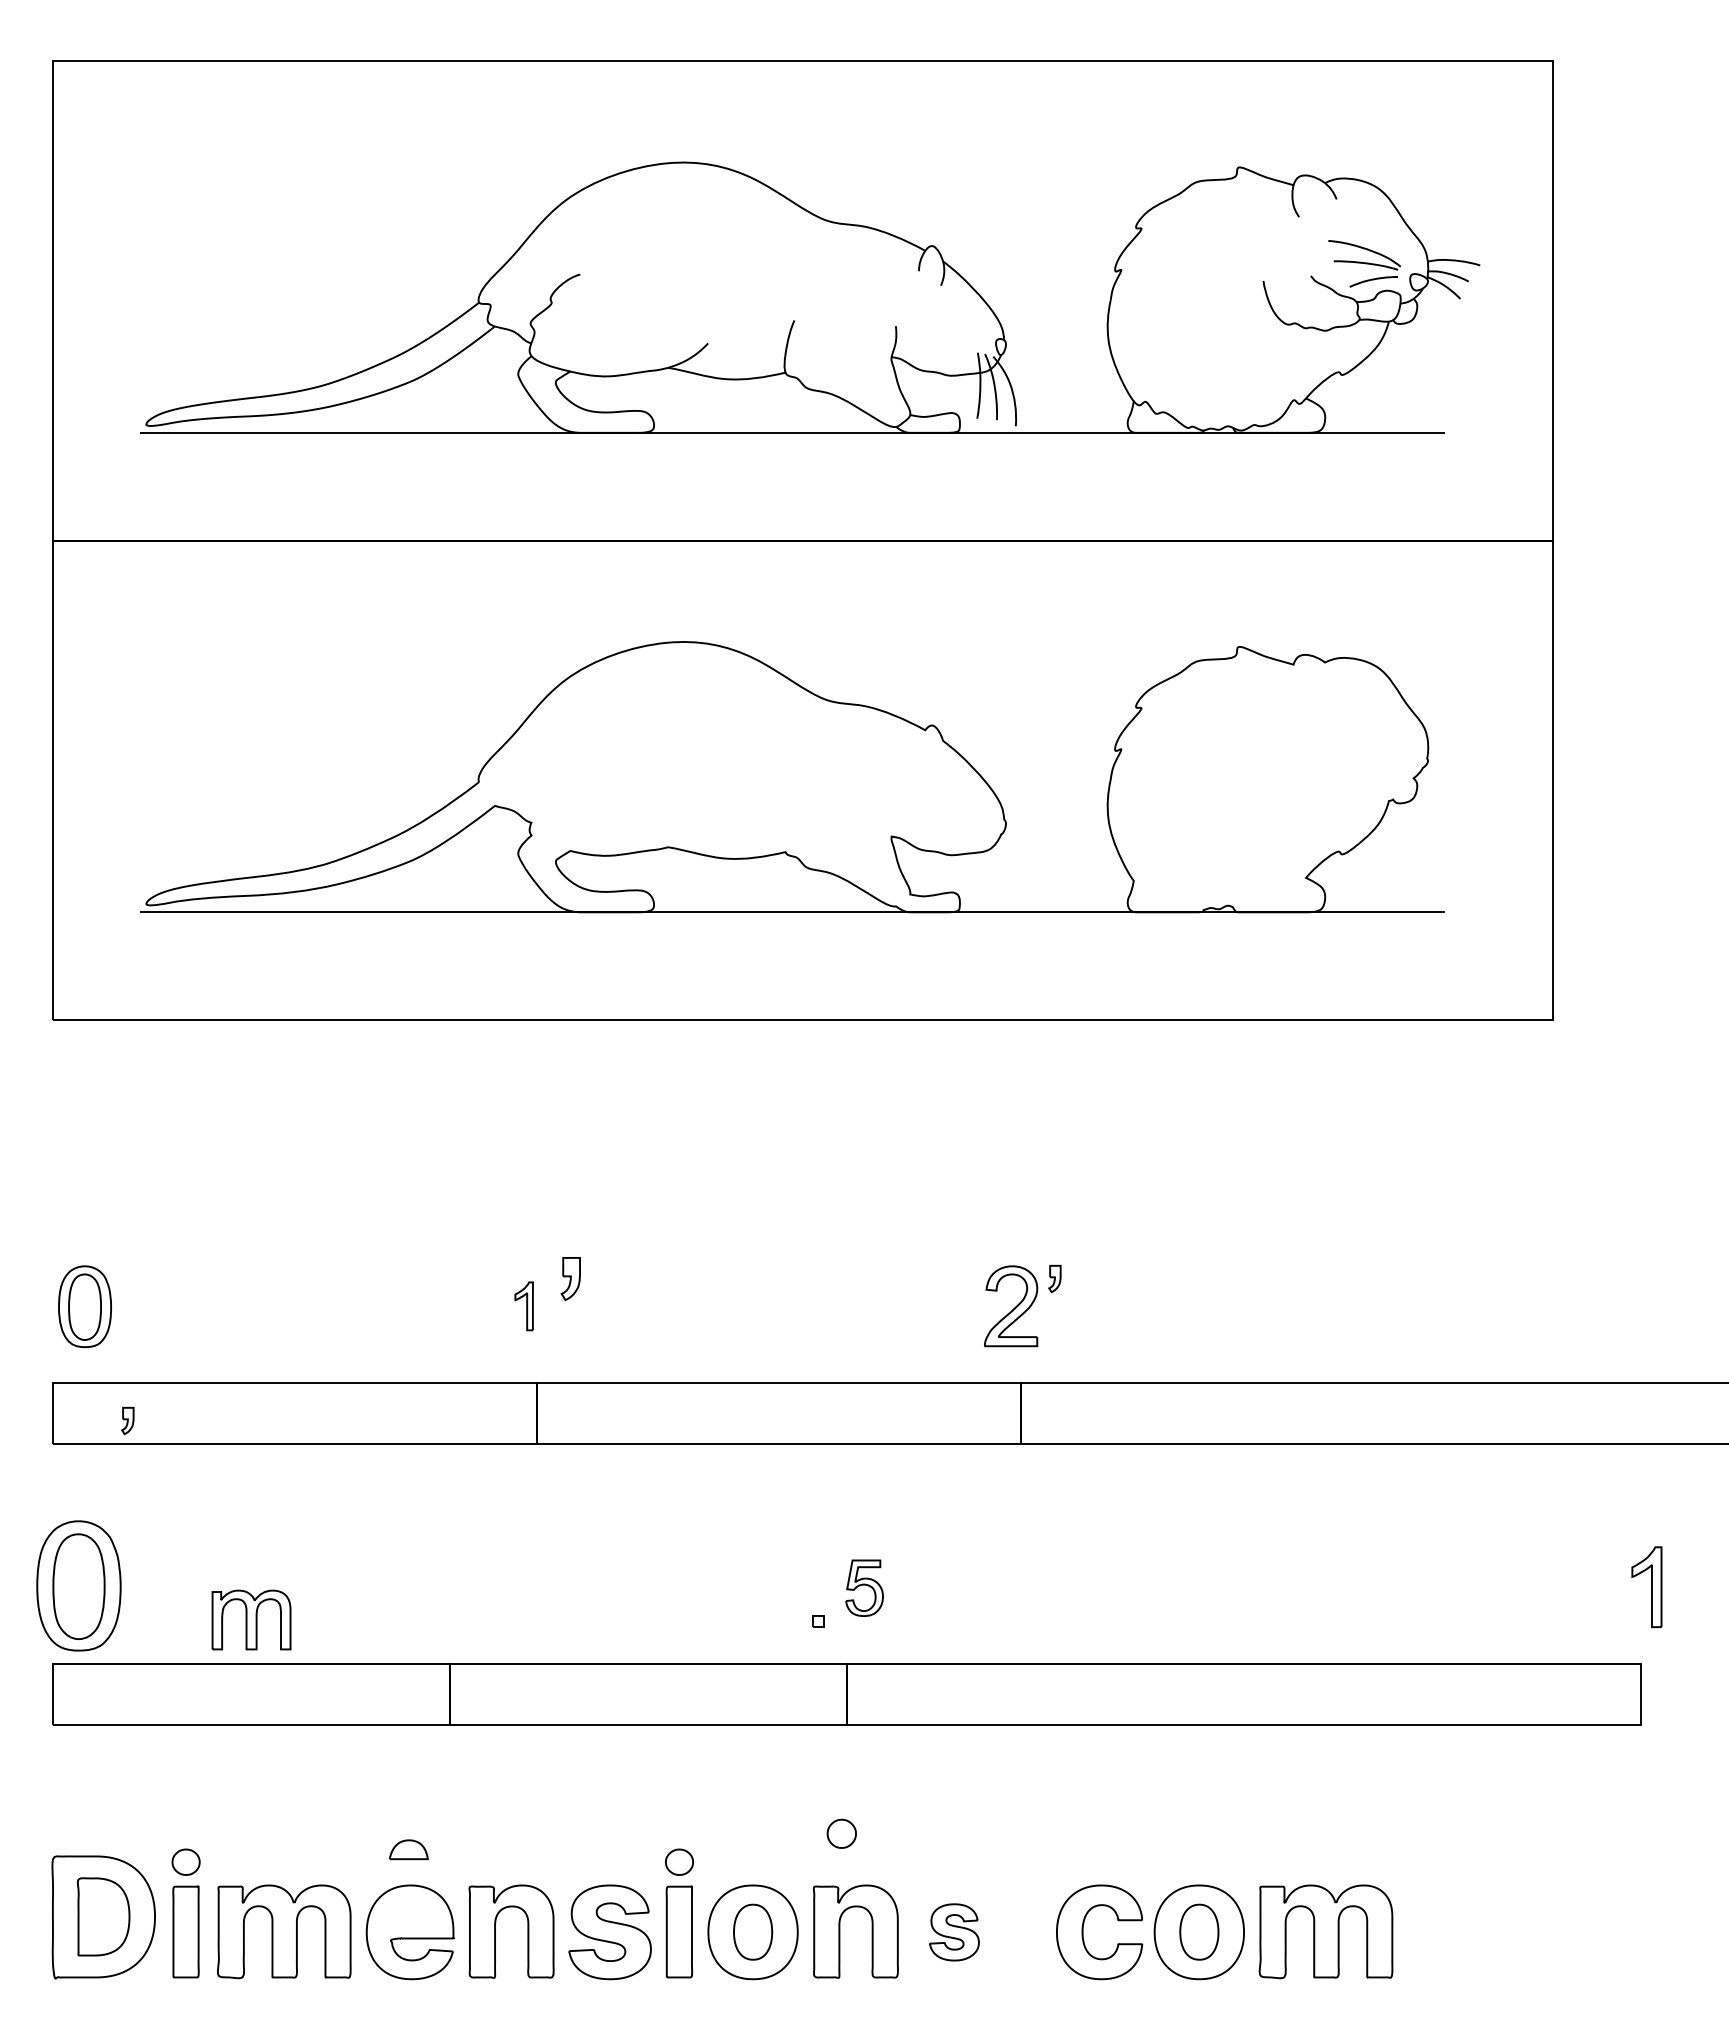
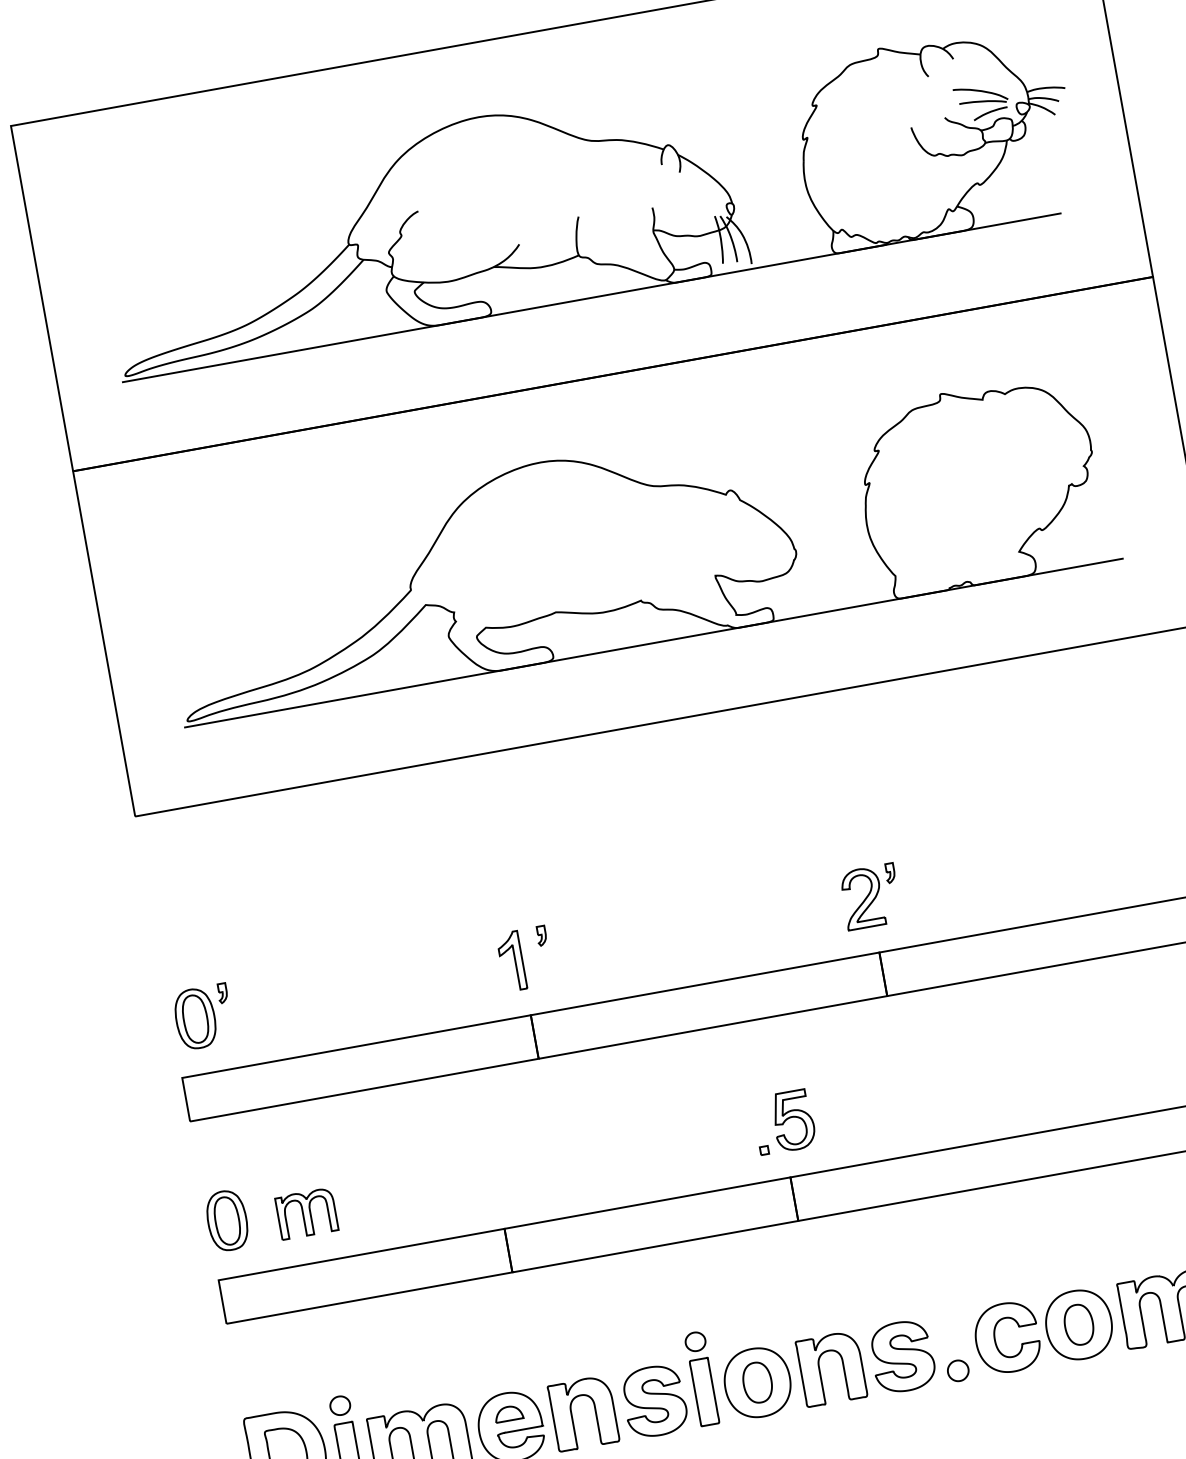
part: (570, 1278) -> (541, 935), size x0.62
part: (523, 1306) -> (511, 961), size x1.67
part: (127, 1420) -> (222, 992), moved
part: (78, 1585) -> (226, 1220), size x0.62
part: (864, 1587) -> (793, 1119), size x1.43
part: (251, 1619) -> (306, 1213), moved
part: (841, 1833) -> (957, 1370), moved
part: (408, 1849) -> (508, 1413), moved
part: (954, 1932) -> (902, 1356), size x1.67

